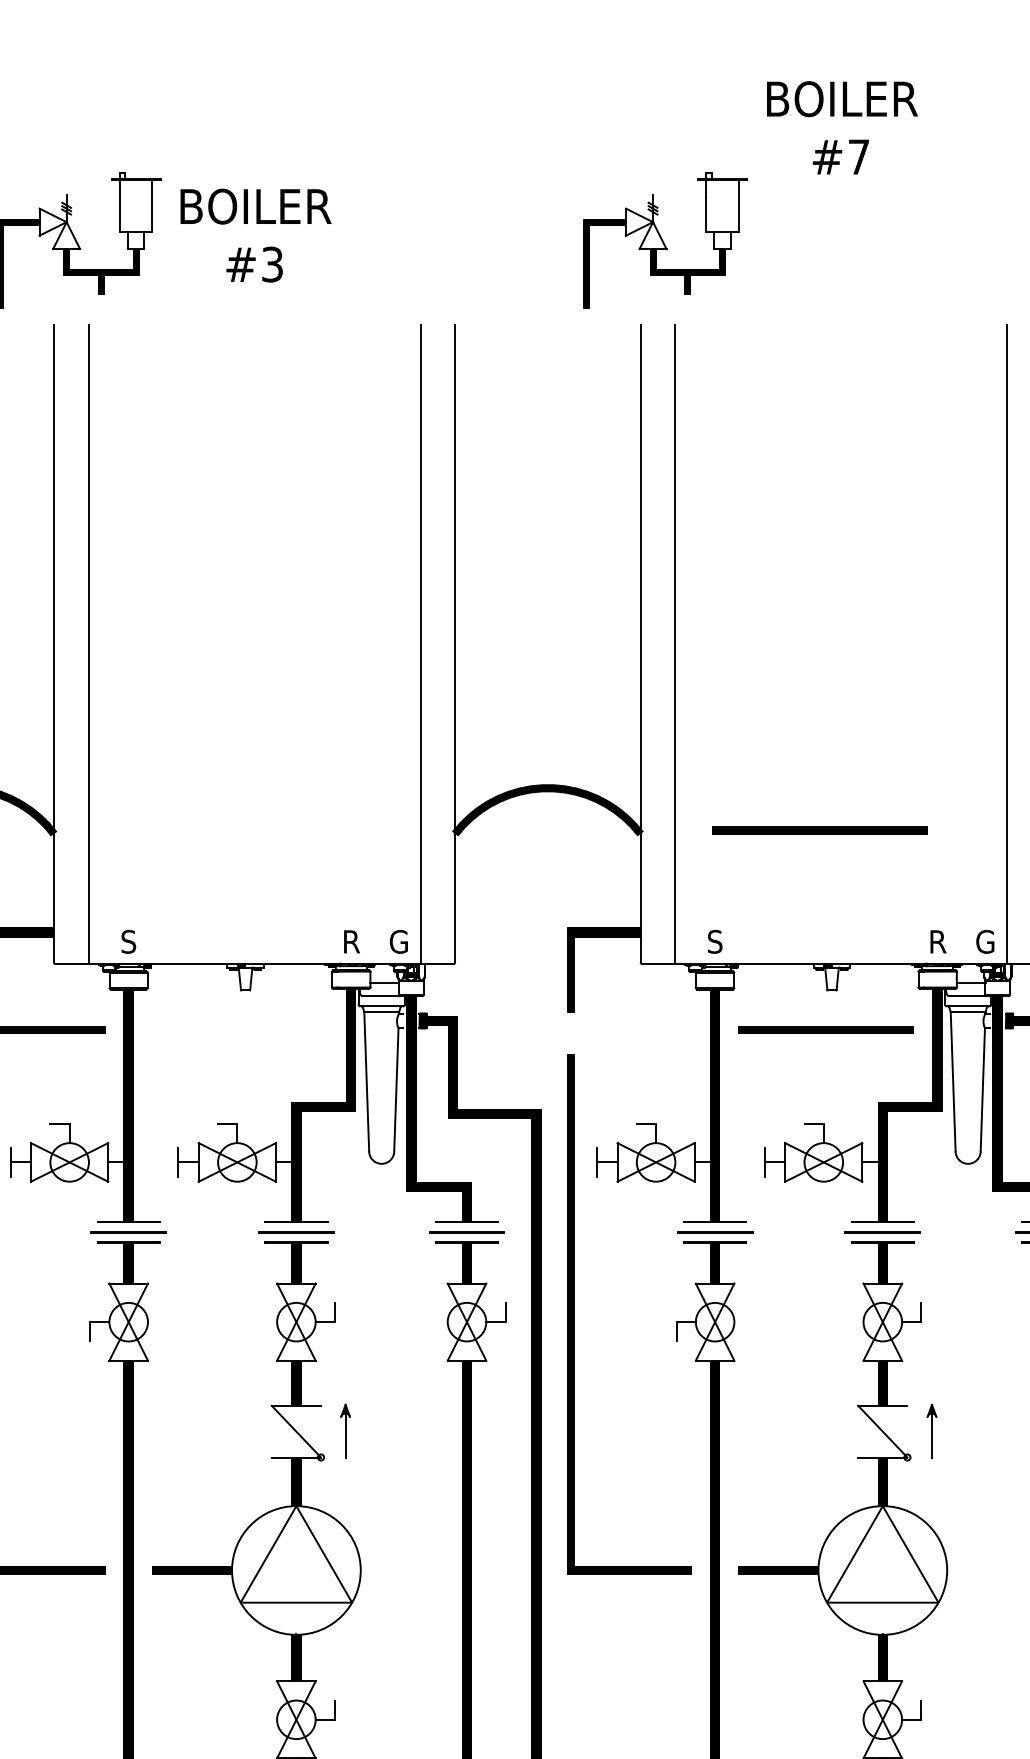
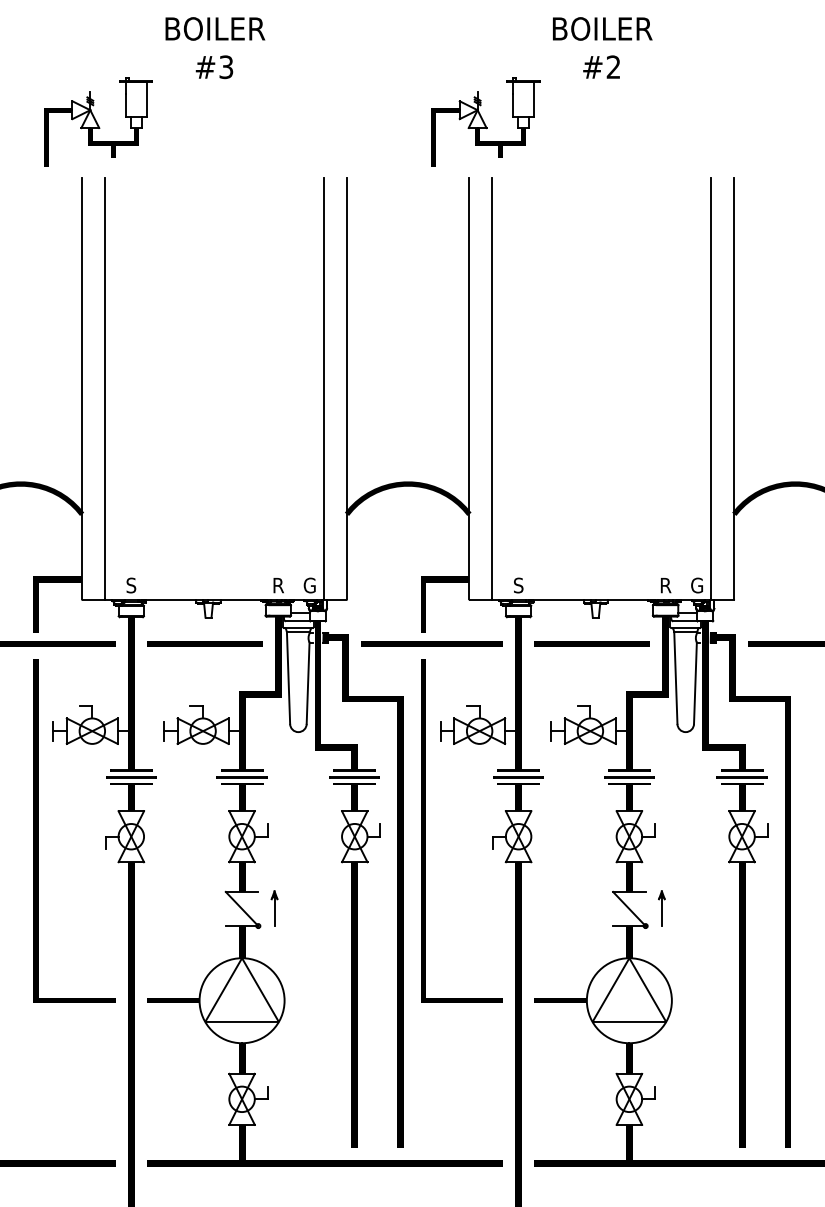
text: (858, 155) -> (613, 66), #7 -> #2
text: (256, 236) -> (215, 48), moved
line: (819, 829) -> (431, 643), moved
line: (239, 1029) -> (204, 643), added

